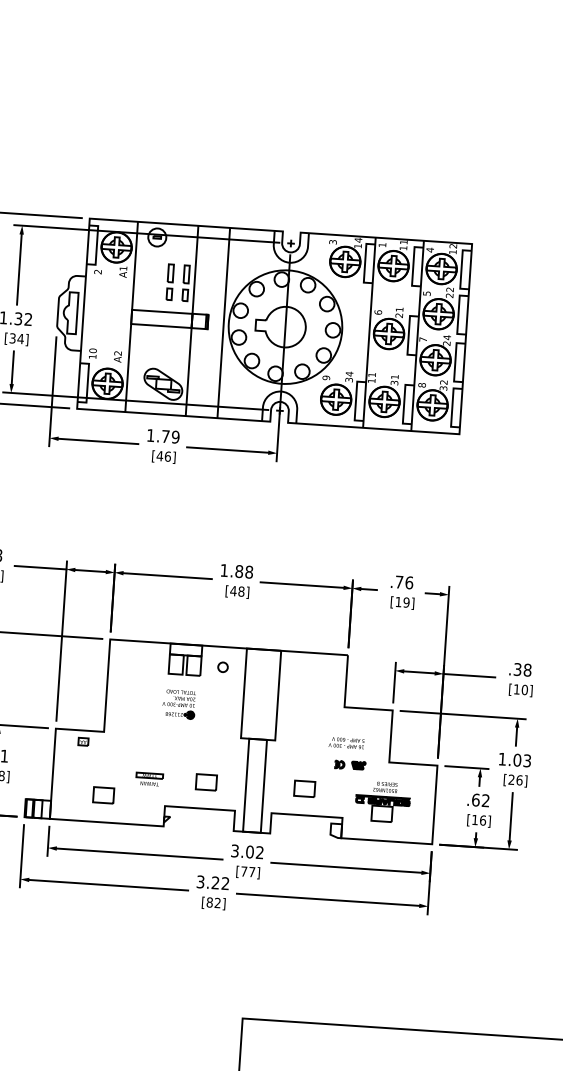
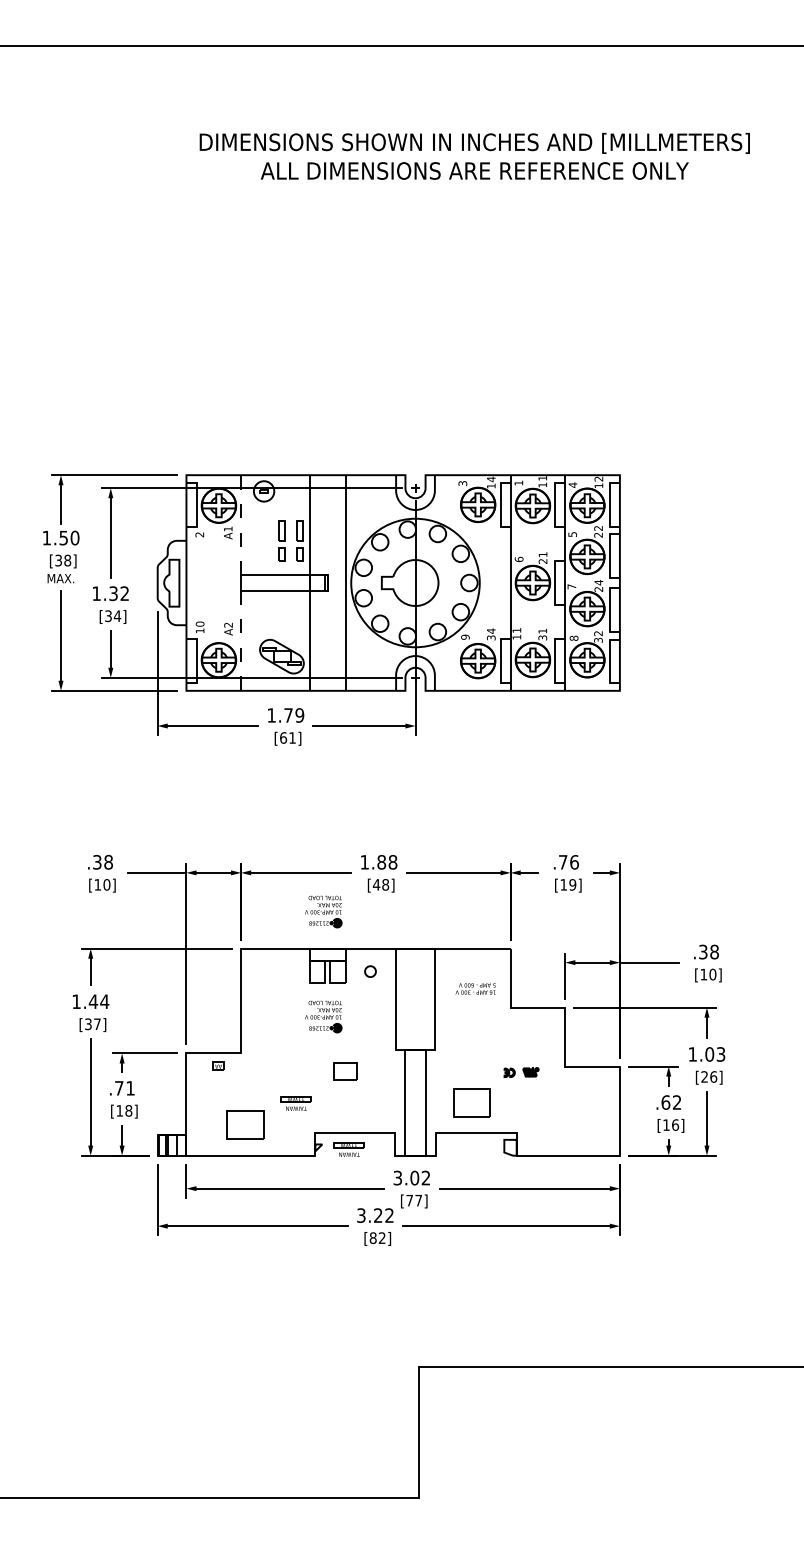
line: (131, 317) -> (241, 583), solid -> dashed
text: (163, 455) -> (287, 737), [46] -> [61]
part: (185, 611) -> (323, 911), added
text: (346, 742) -> (475, 988), moved
part: (206, 782) -> (345, 1071), moved
part: (304, 788) -> (471, 1102), size x1.6
part: (103, 794) -> (245, 1124), size x1.6
part: (382, 801) -> (560, 1111), removed
part: (193, 822) -> (348, 1149), added

